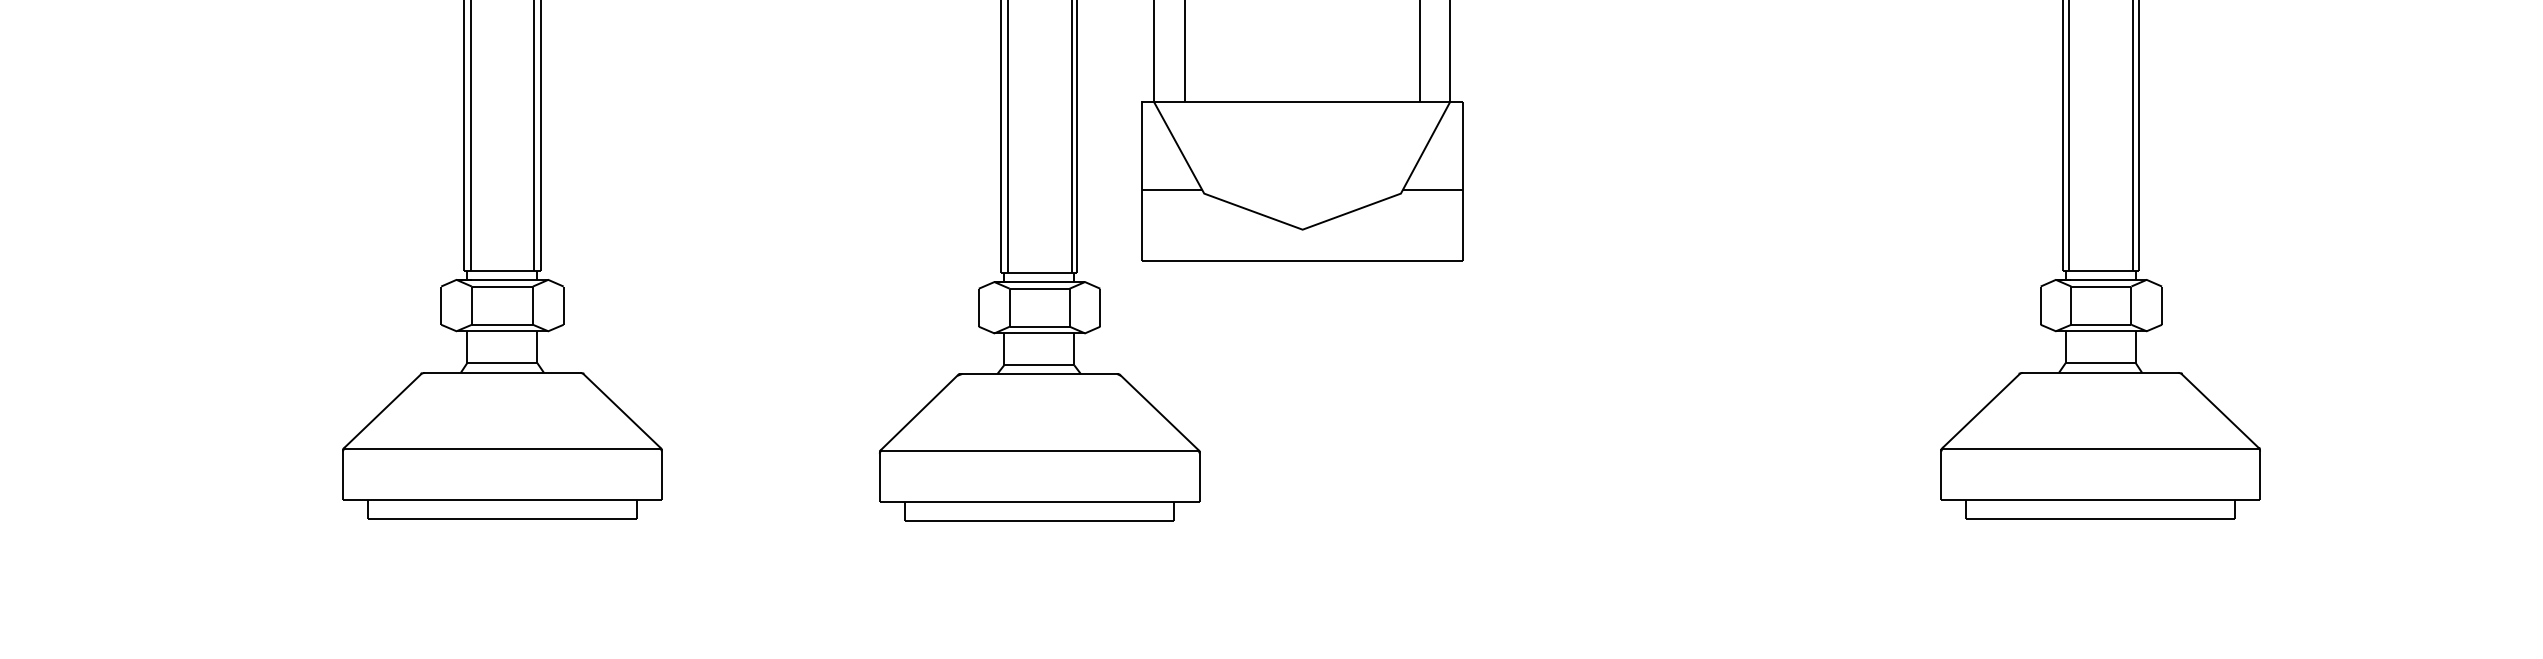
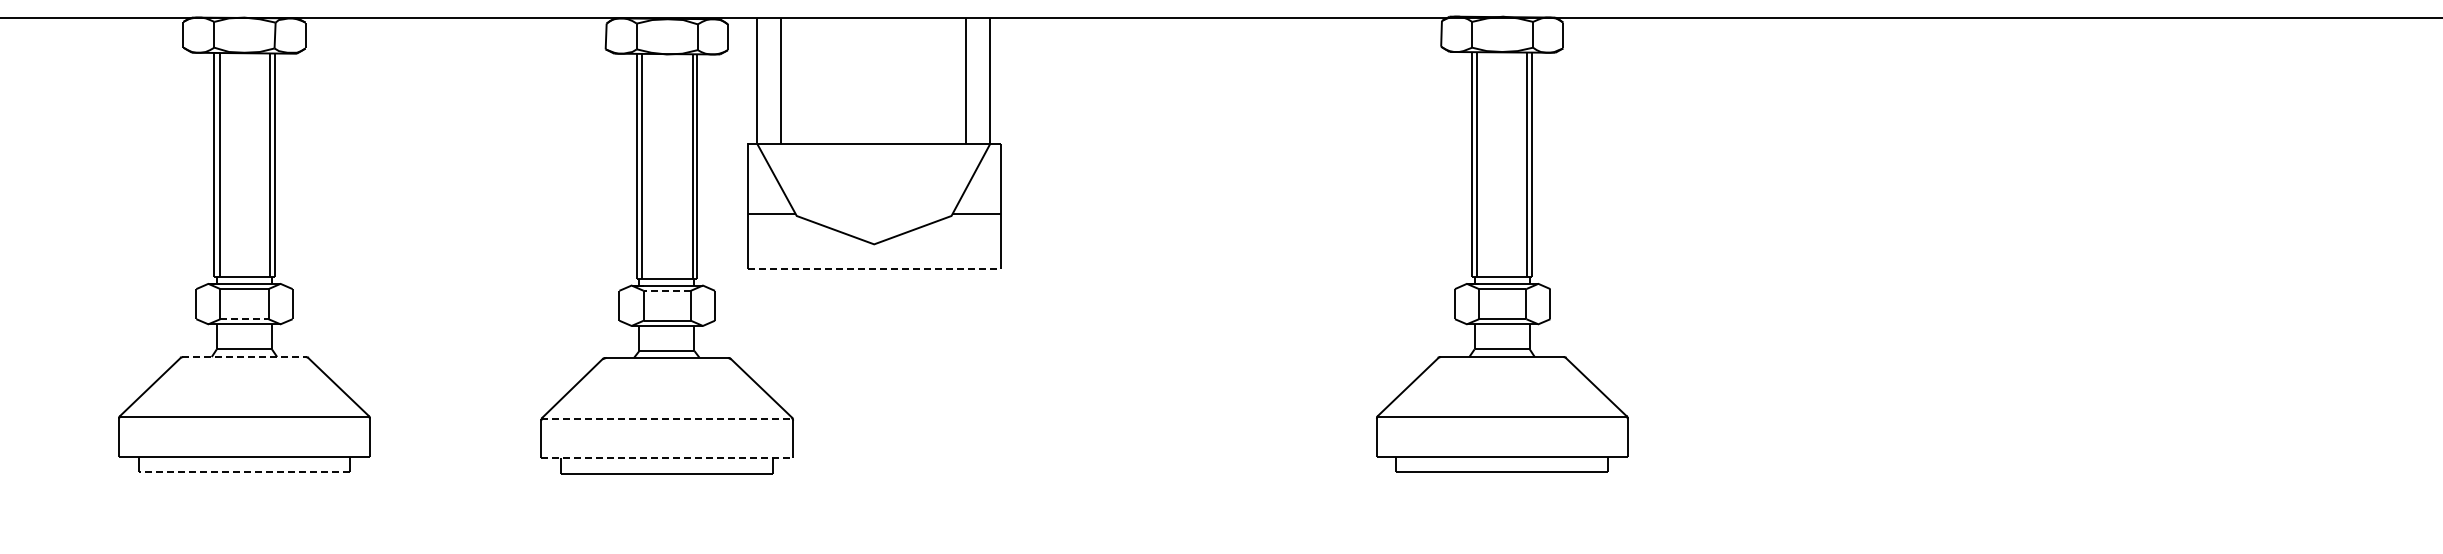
line: (1303, 261) -> (874, 269), solid -> dashed
line: (1039, 288) -> (667, 290), solid -> dashed
line: (503, 325) -> (245, 319), solid -> dashed
line: (502, 373) -> (244, 357), solid -> dashed
line: (1039, 450) -> (667, 418), solid -> dashed
line: (1039, 501) -> (667, 458), solid -> dashed
line: (502, 519) -> (244, 472), solid -> dashed

